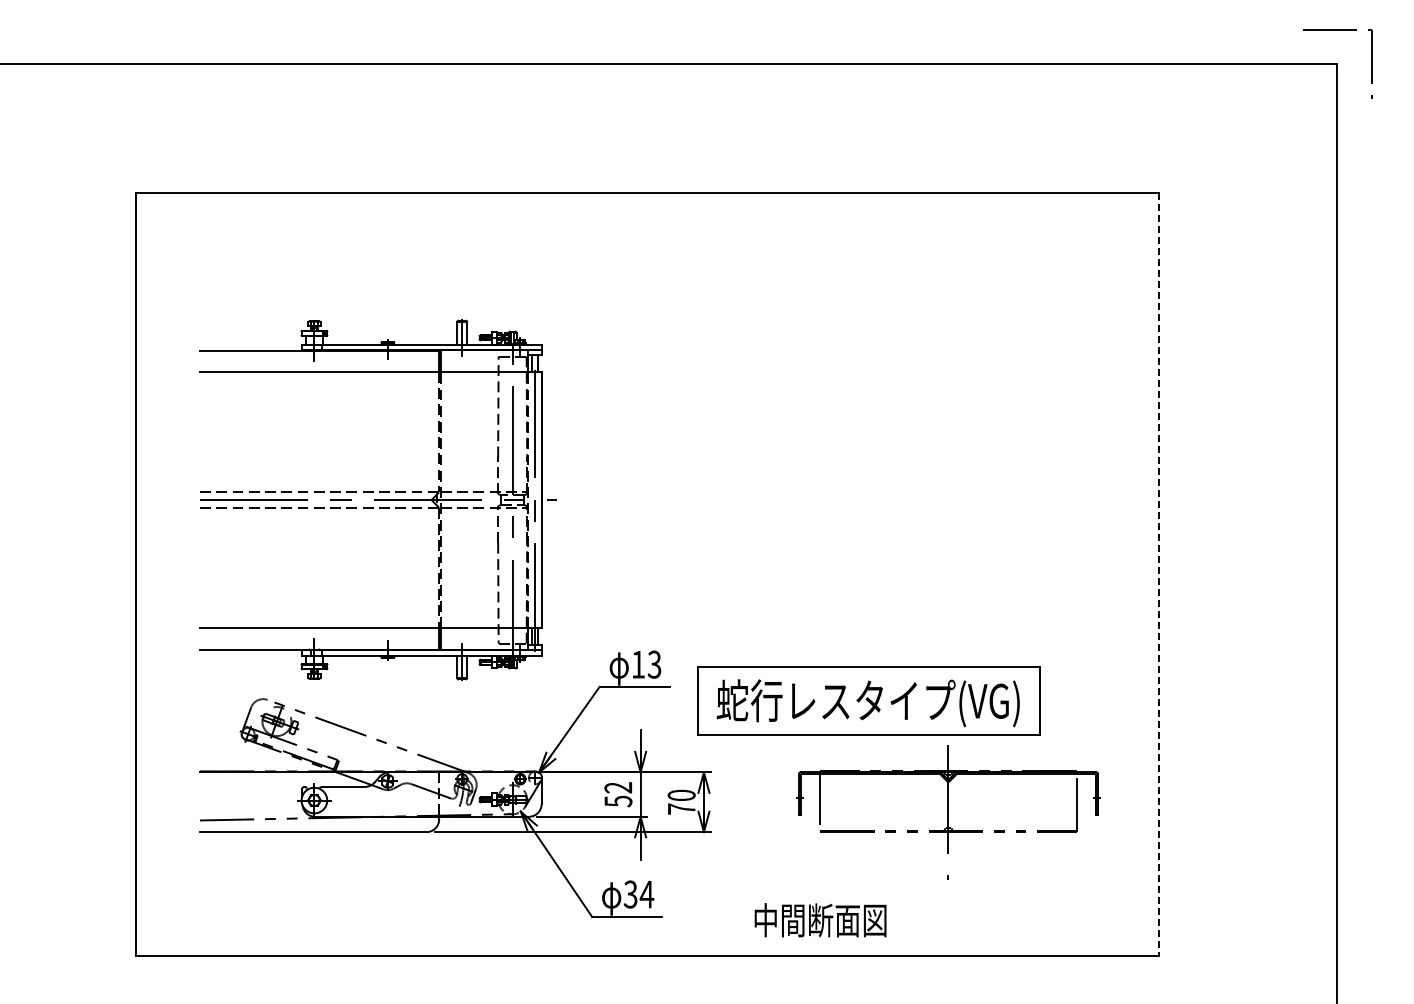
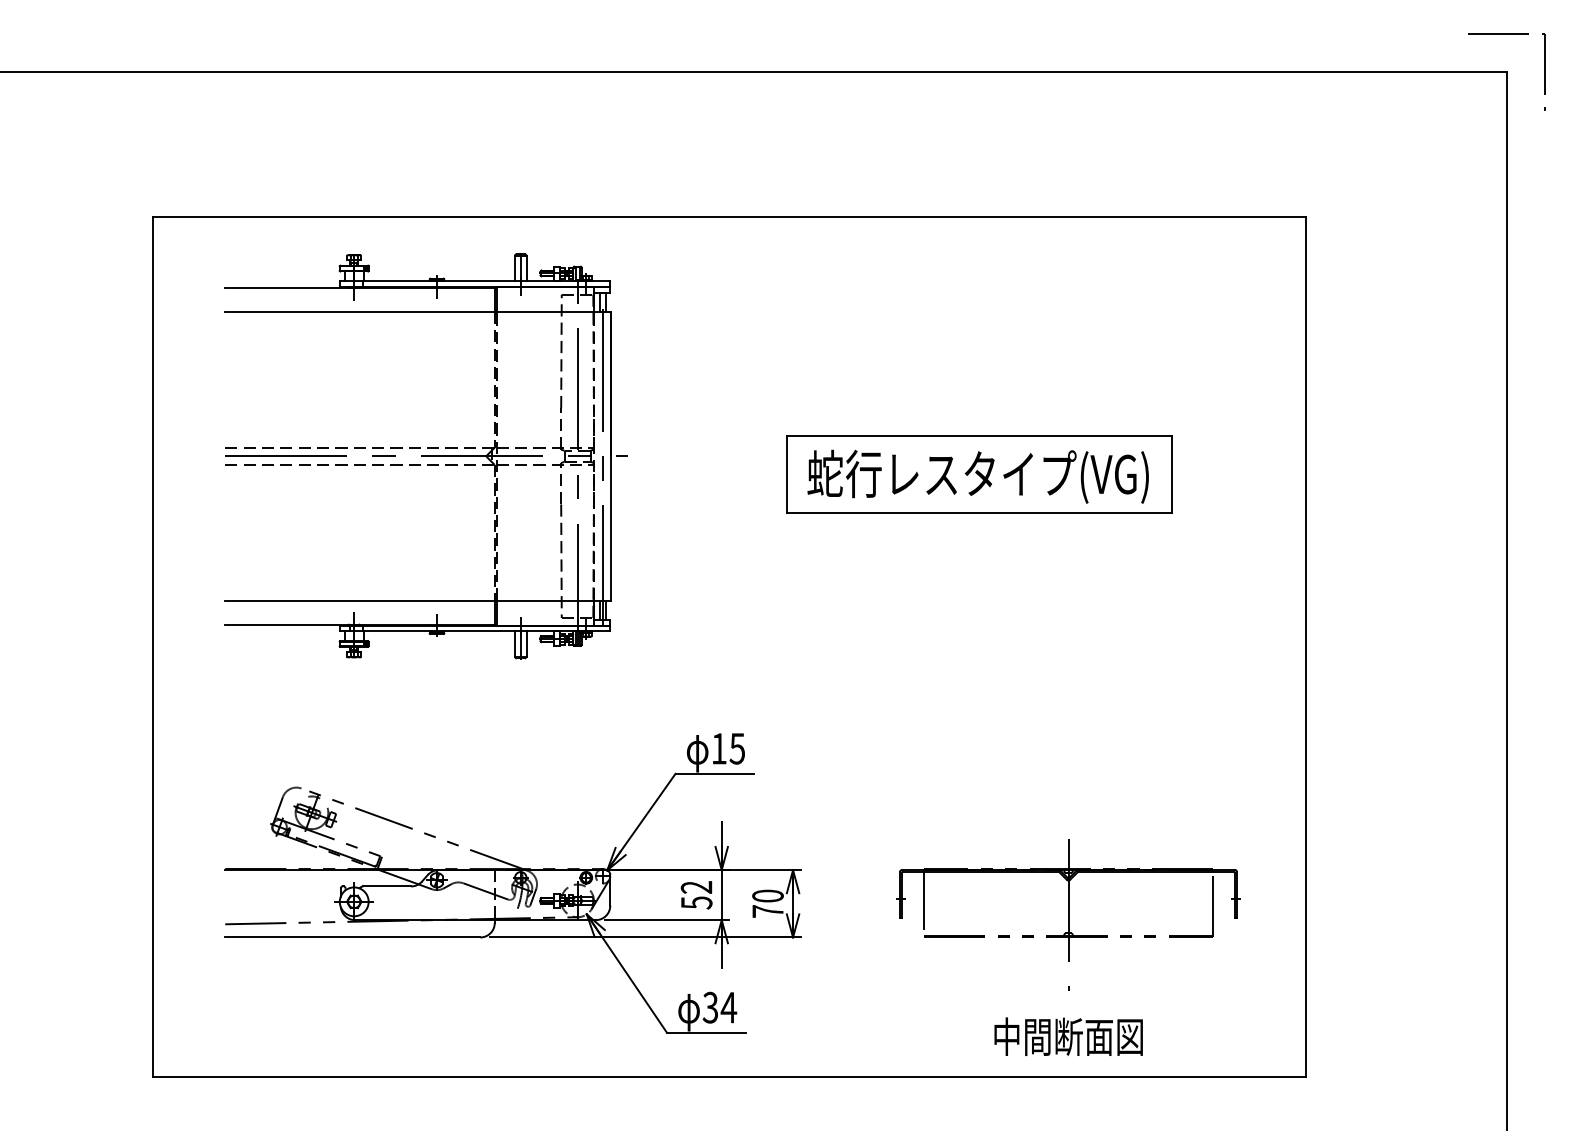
part: (377, 499) -> (425, 455), moved
line: (1159, 574) -> (1306, 647), dashed -> solid
text: (654, 664) -> (737, 748), 13 -> 15
part: (868, 700) -> (978, 473), moved
text: (820, 920) -> (1068, 1036), moved

